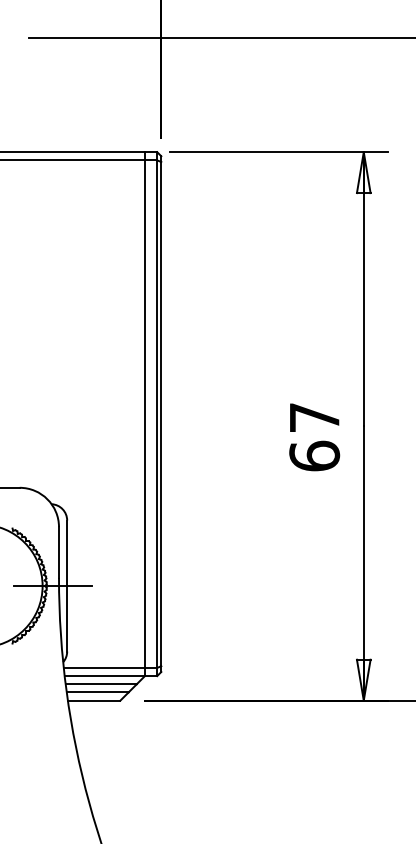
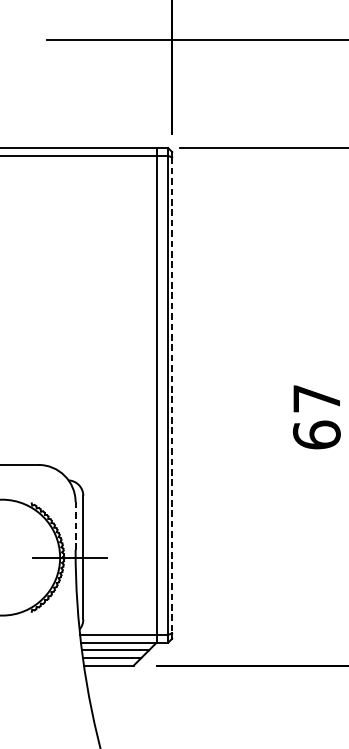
line: (161, 414) -> (172, 395), solid -> dashed
line: (59, 551) -> (76, 525), solid -> dashed

